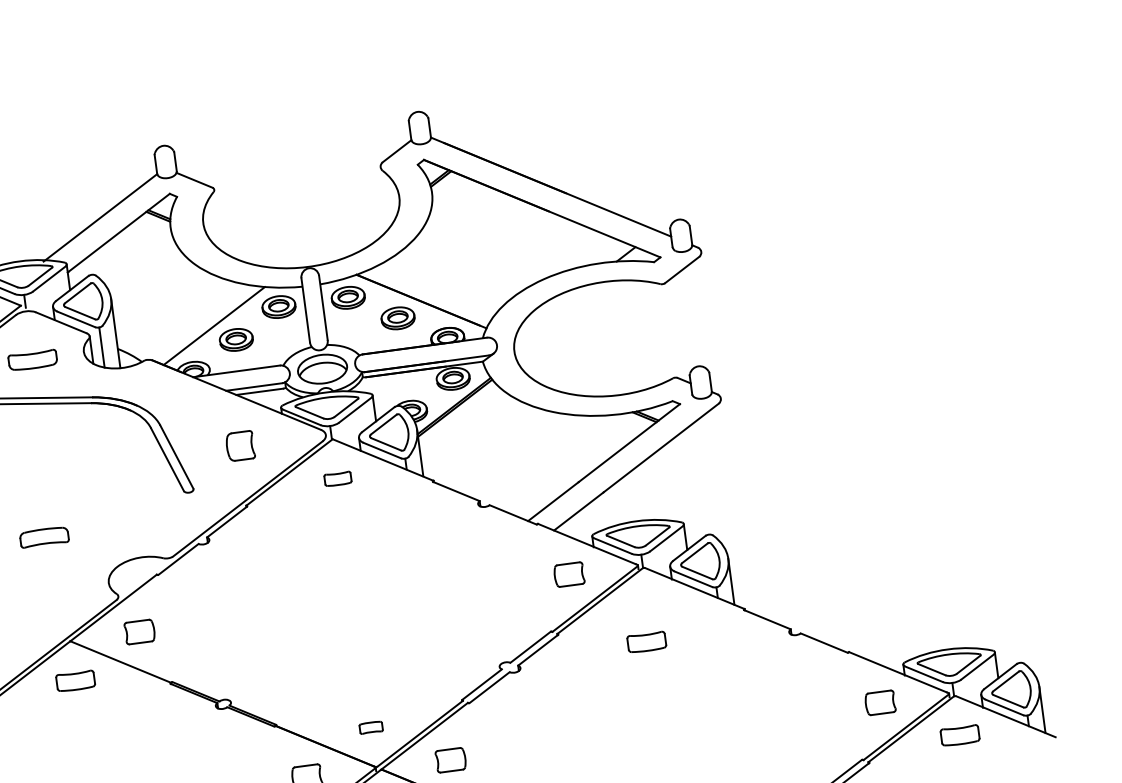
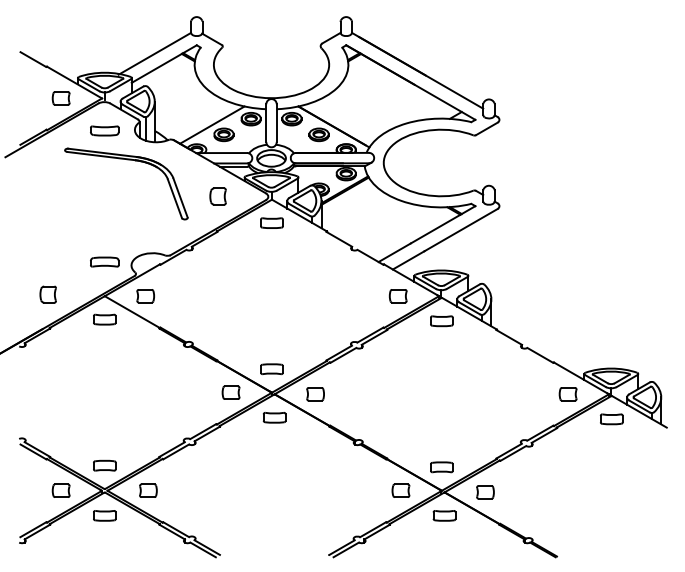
part: (337, 478) -> (271, 222), size x1.43
part: (43, 536) -> (104, 261), moved
part: (646, 642) -> (441, 321), moved
part: (370, 728) -> (271, 369), size x1.67

